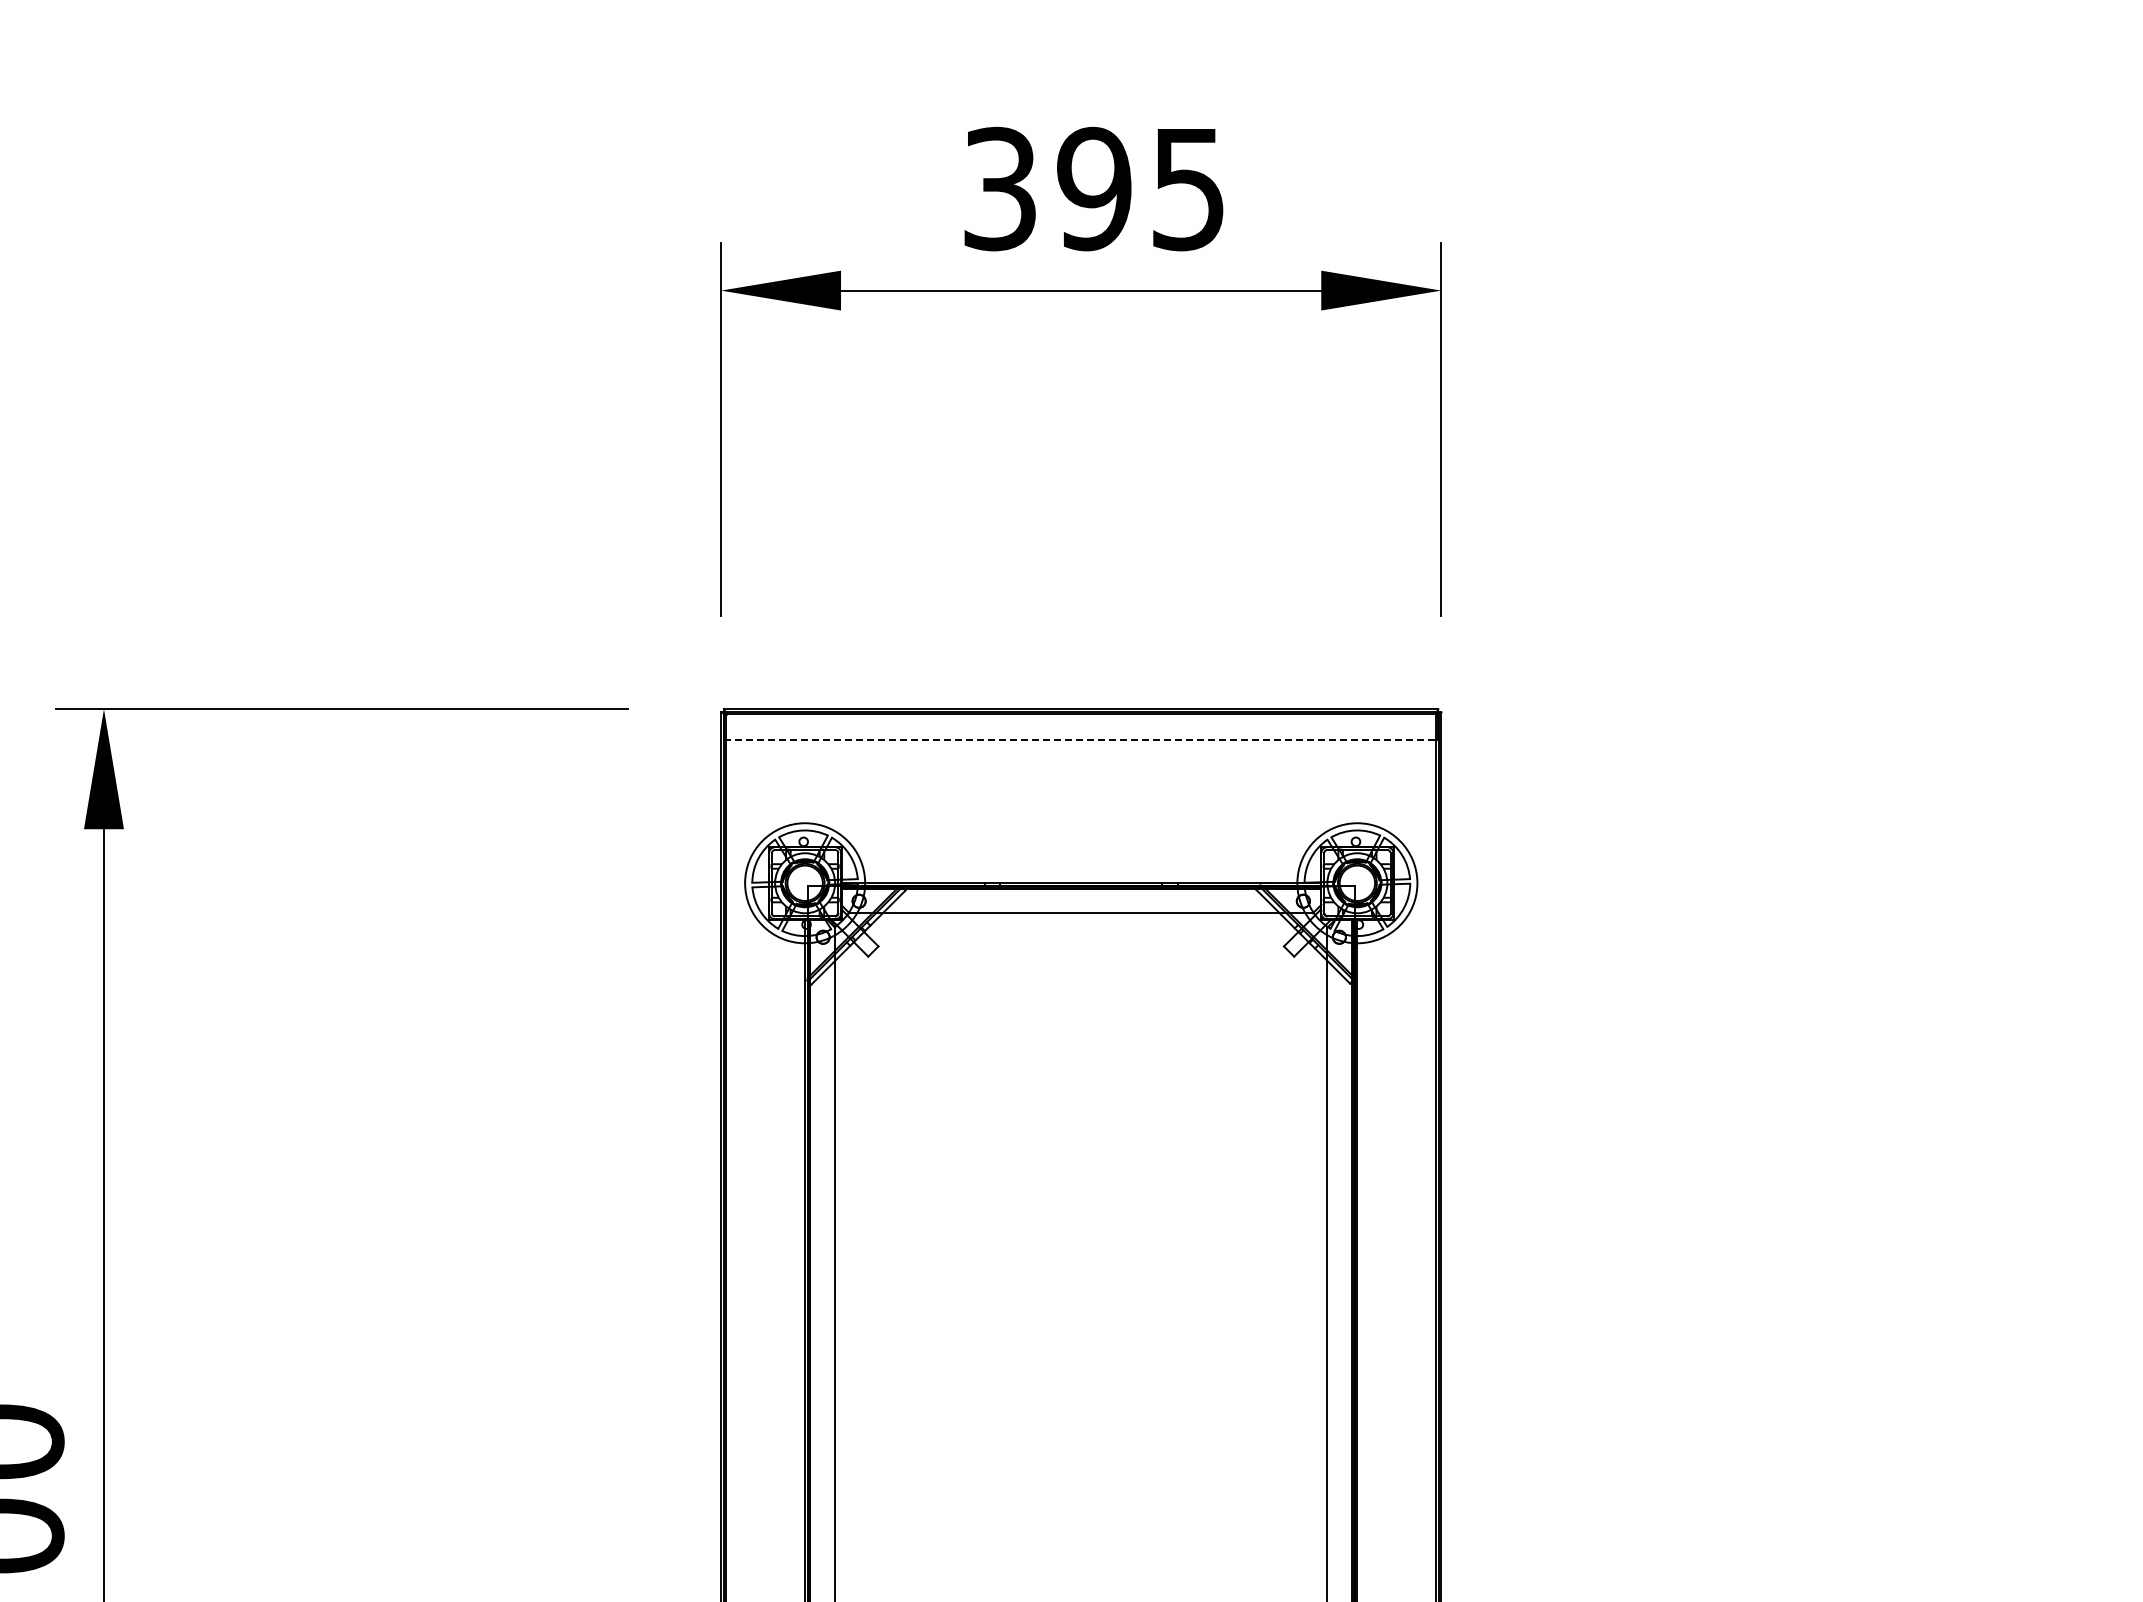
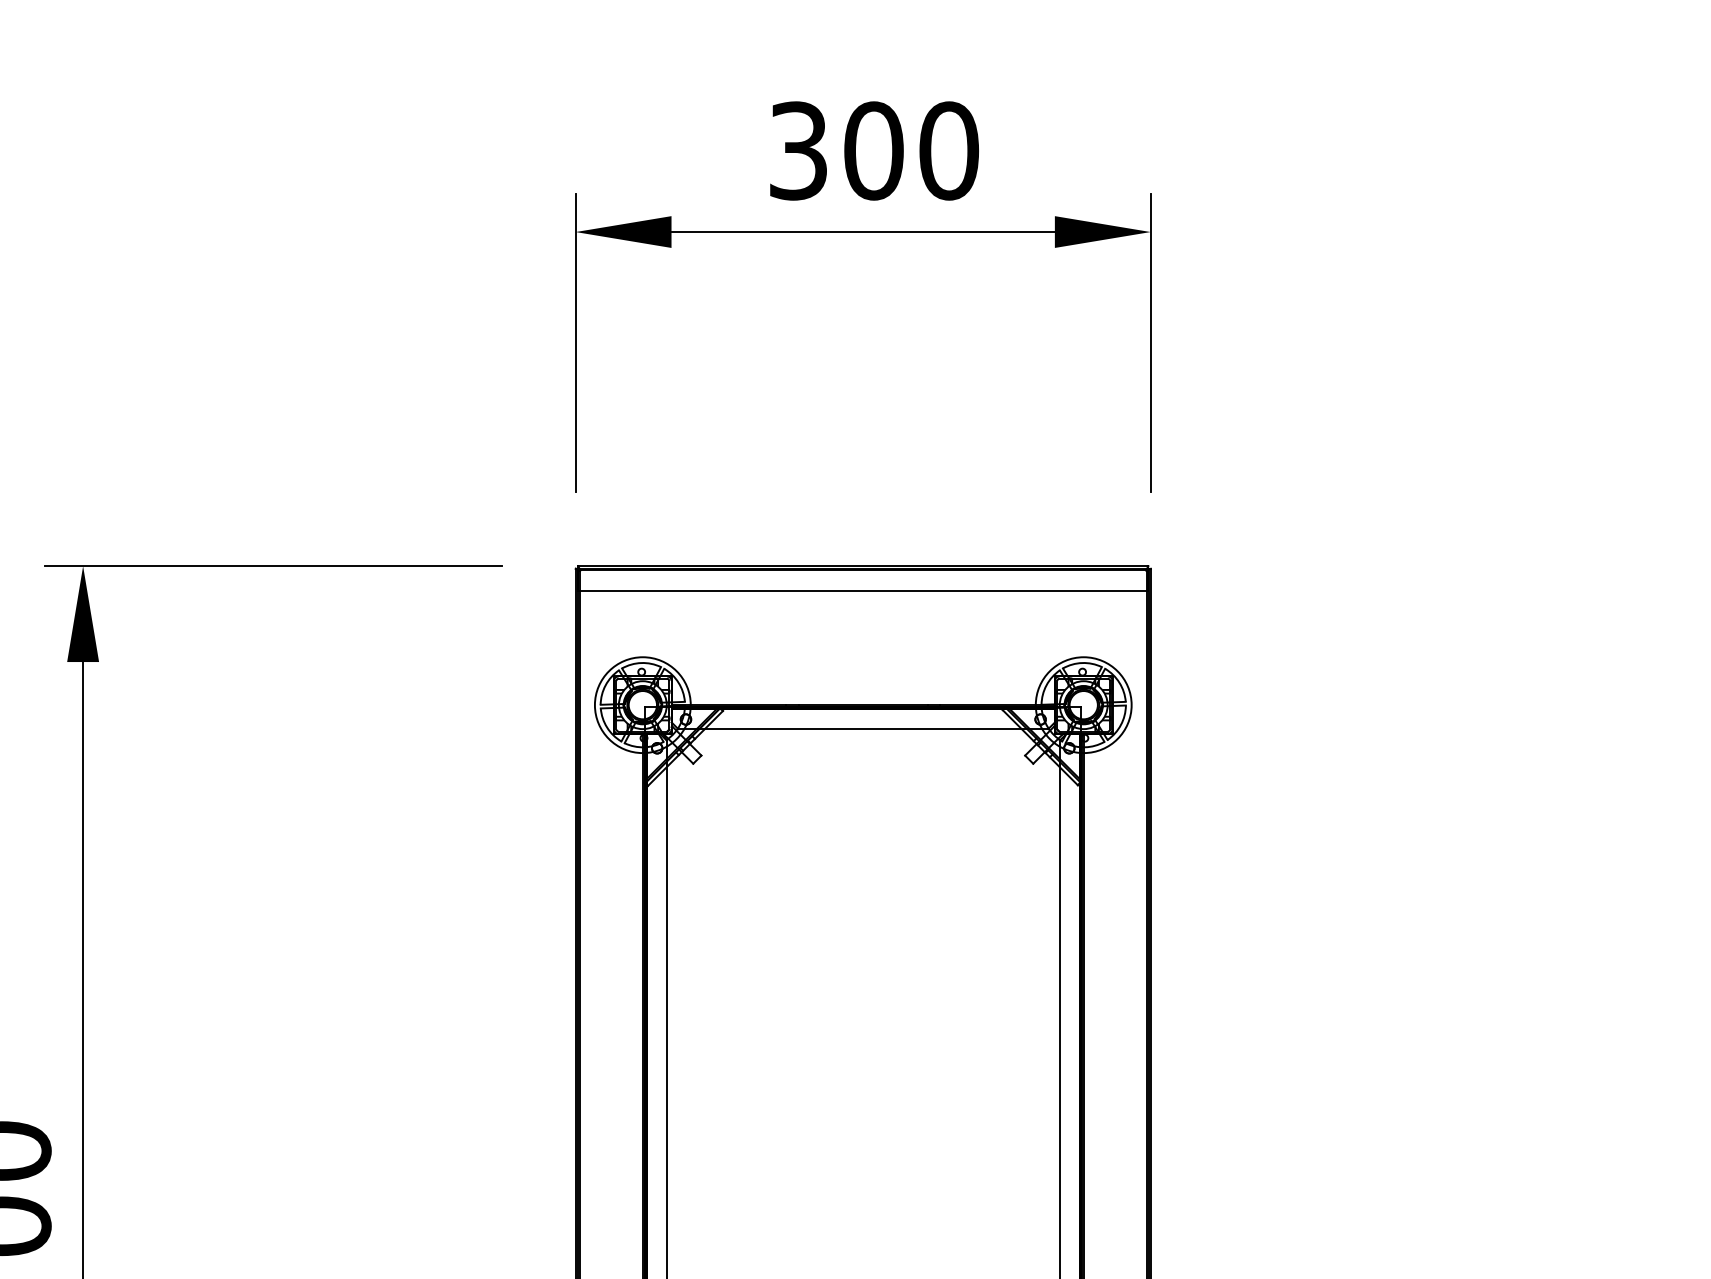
text: (1141, 188) -> (911, 150), 395 -> 300
line: (1081, 739) -> (863, 590), dashed -> solid

